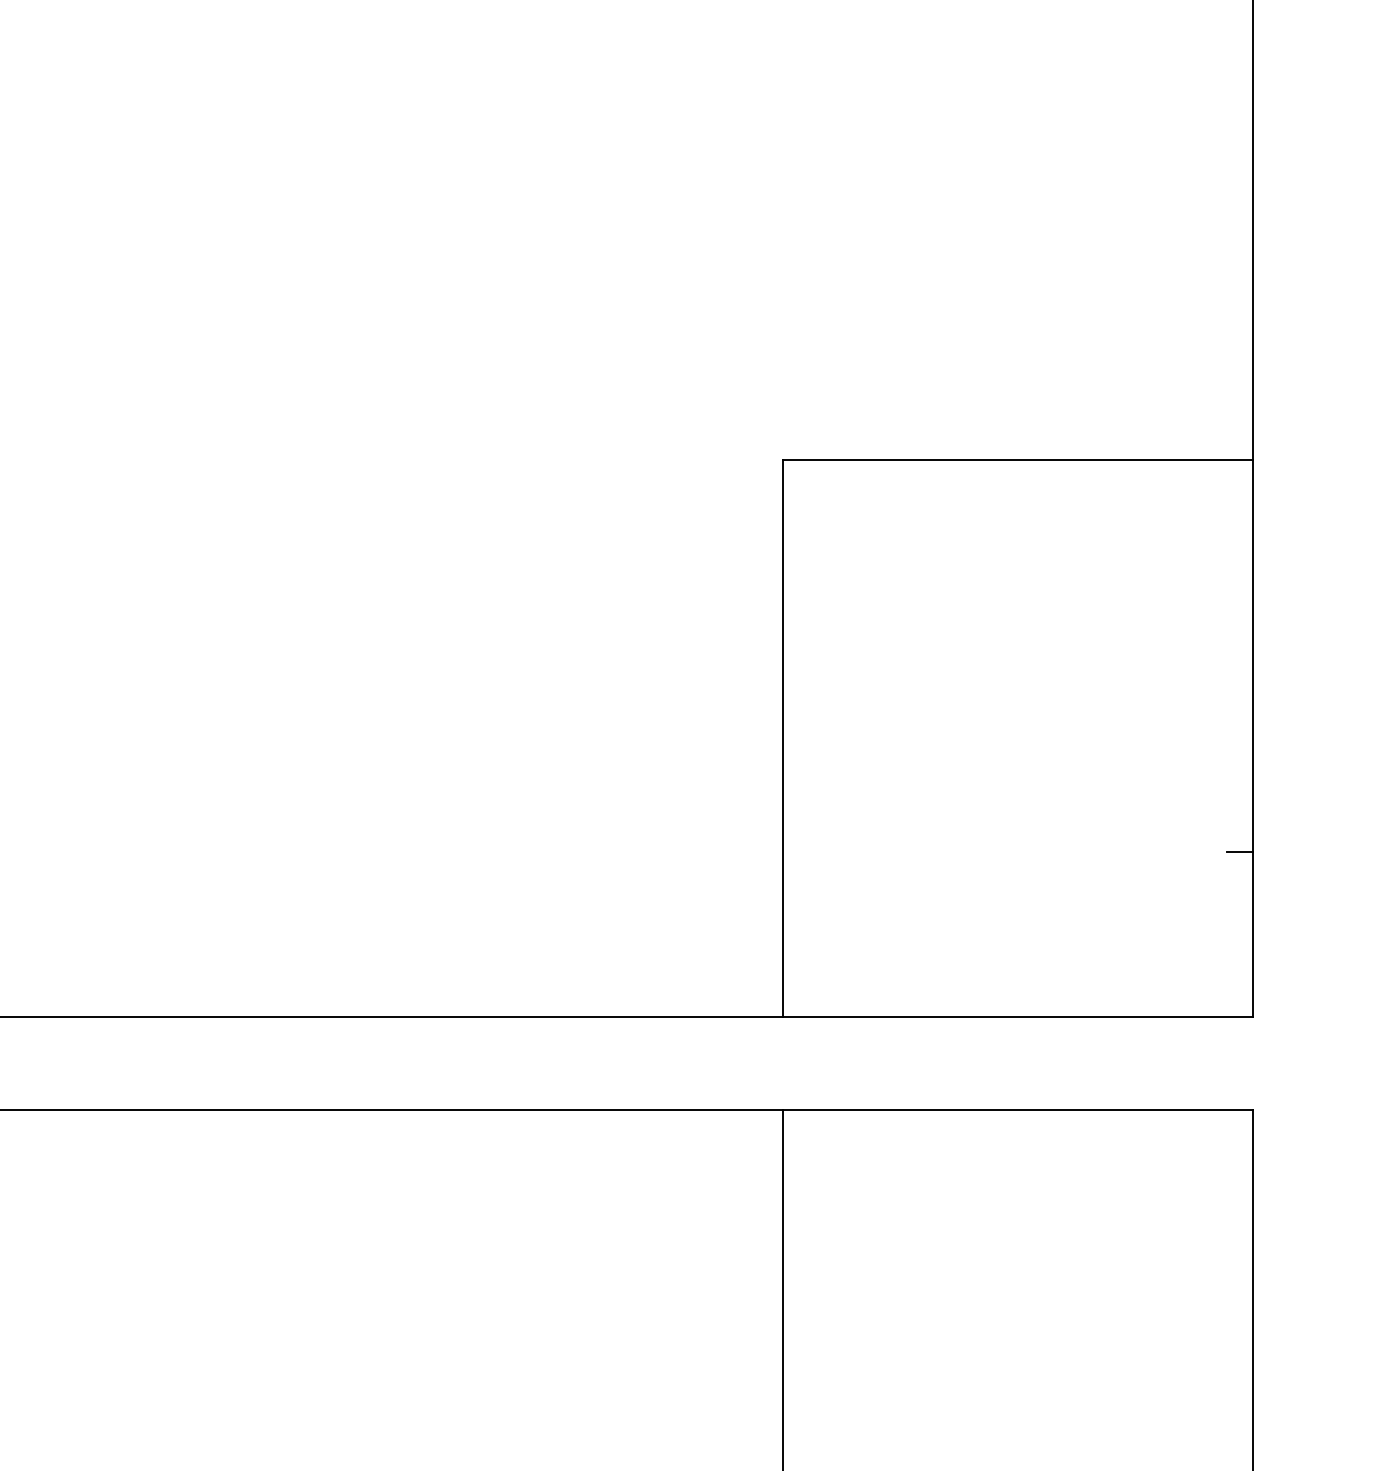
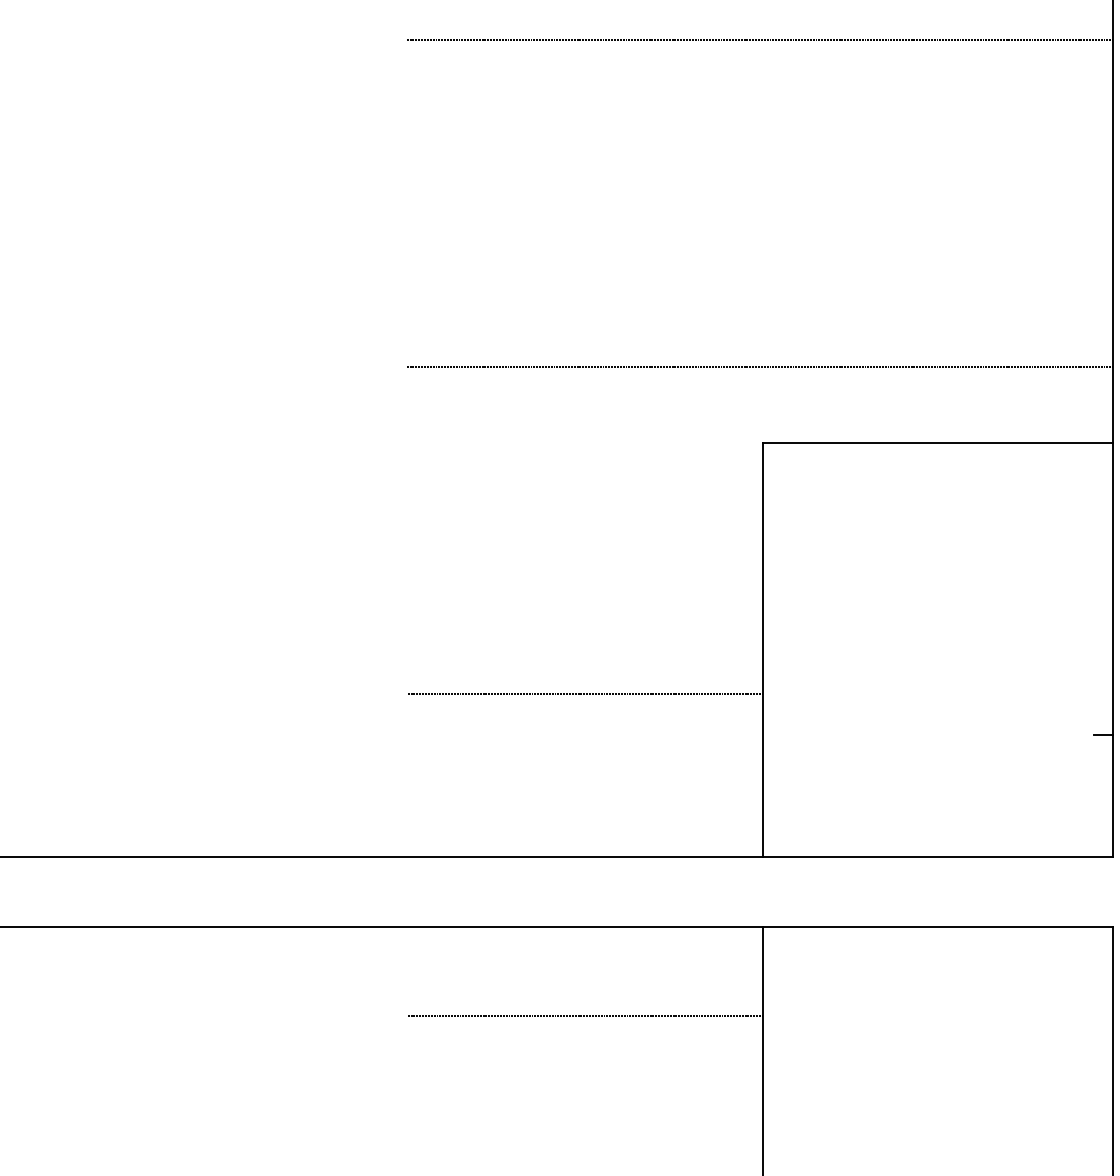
line: (778, 359) -> (759, 367), added
line: (543, 796) -> (584, 693), added
line: (543, 1230) -> (584, 1016), added

